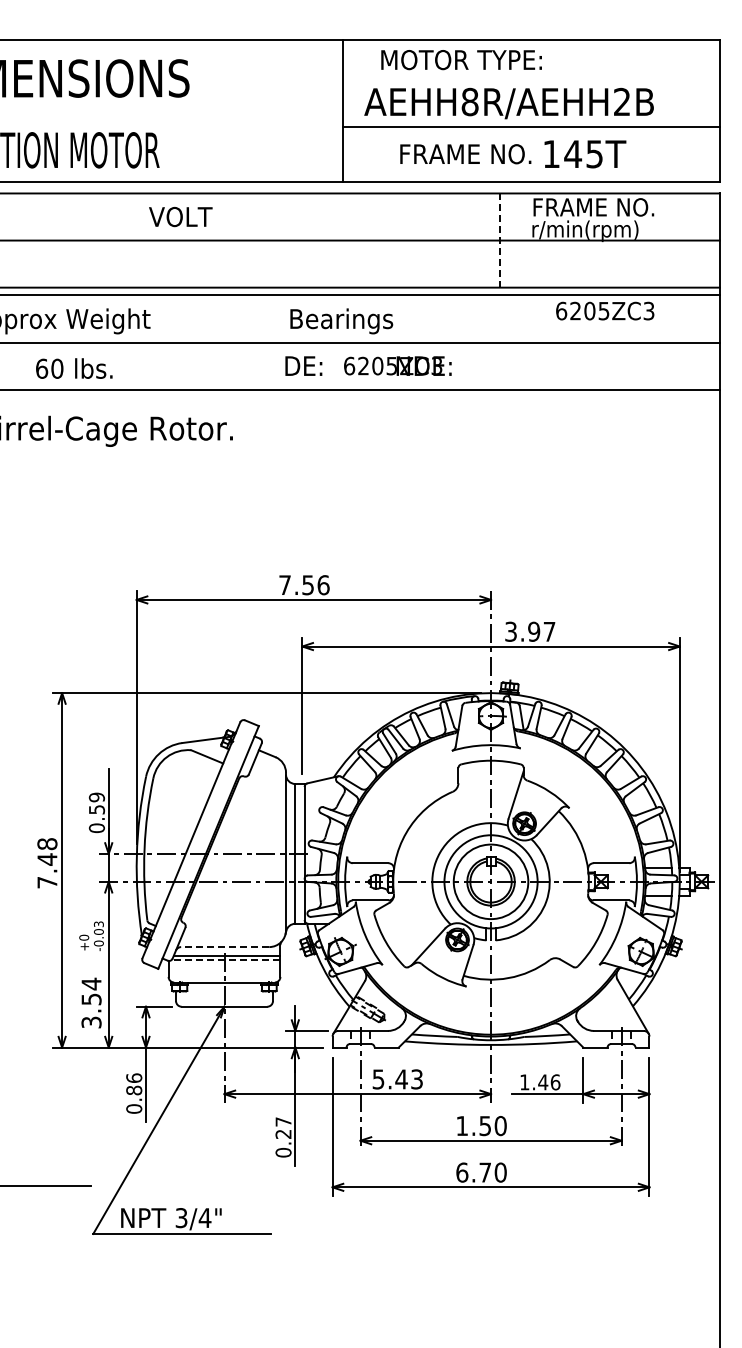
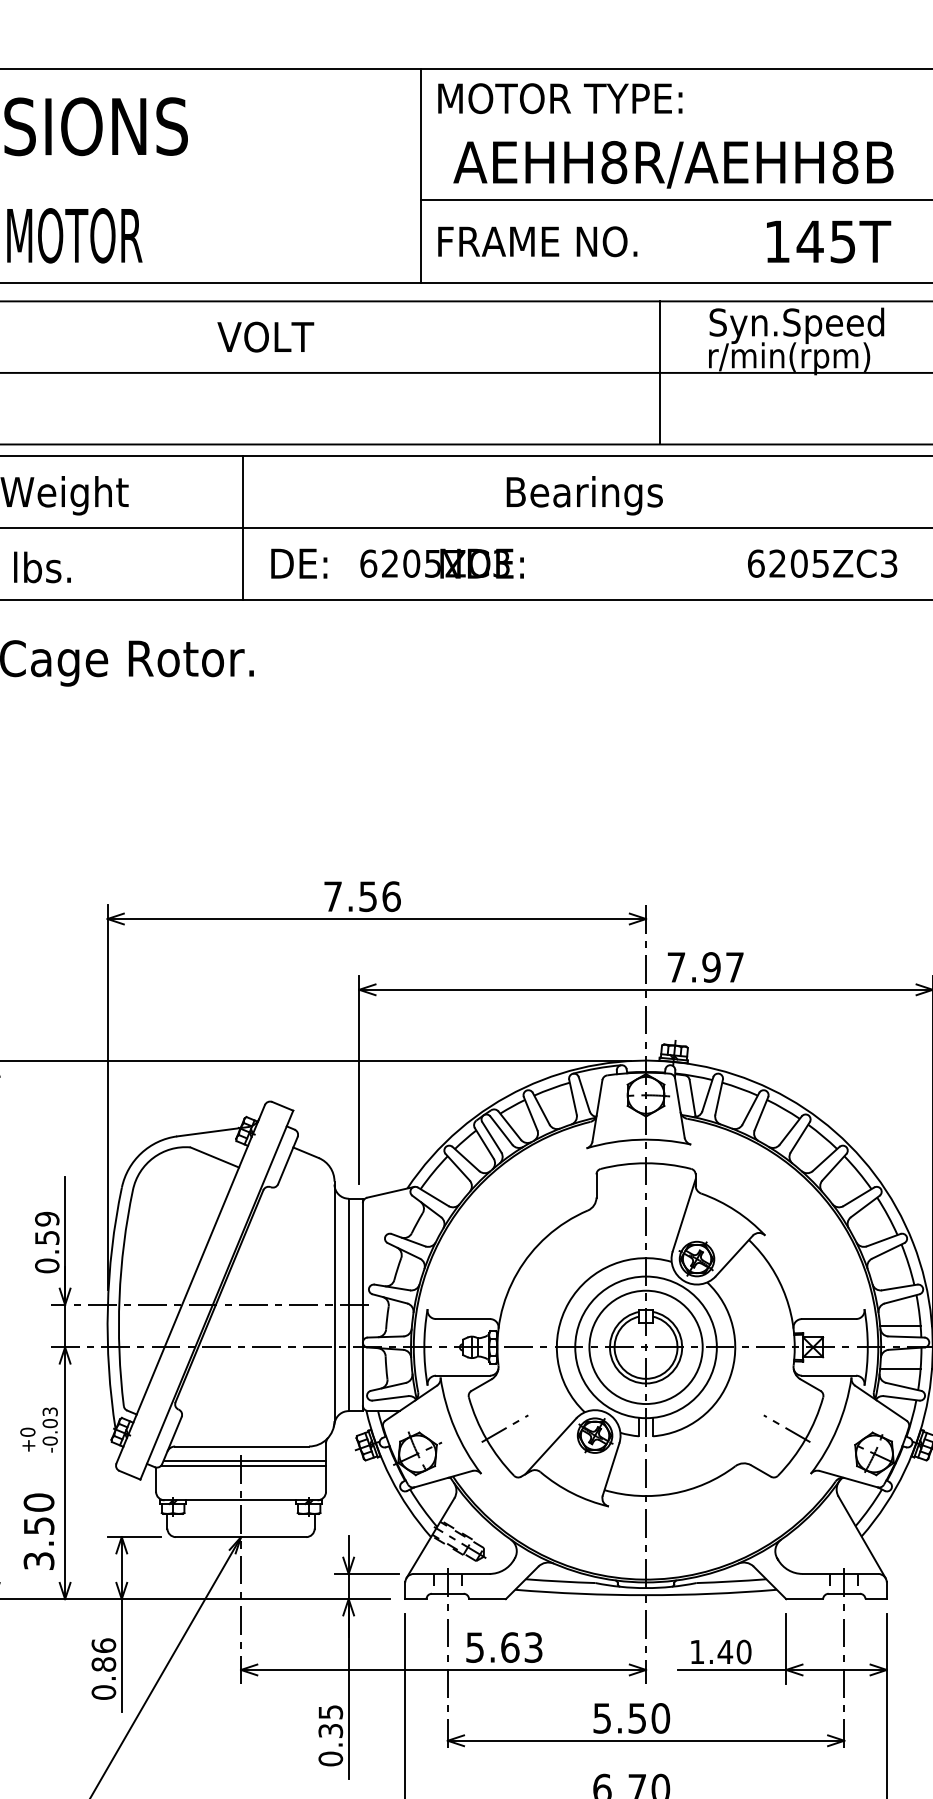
text: (461, 60) -> (560, 99), moved
text: (621, 102) -> (844, 163), AEHH8R/AEHH2B -> AEHH8R/AEHH8B
text: (465, 154) -> (537, 242), moved
text: (585, 154) -> (829, 242), moved
text: (593, 209) -> (801, 325), FRAME NO. -> Syn.Speed
text: (180, 216) -> (265, 336), moved
line: (500, 240) -> (660, 372), dashed -> solid
text: (605, 310) -> (823, 562), moved
text: (341, 321) -> (584, 495), moved
line: (225, 342) -> (242, 527), added
text: (368, 365) -> (397, 562), moved
text: (510, 631) -> (675, 966), 3.97 -> 7.97
line: (397, 935) -> (503, 1428), added
line: (583, 935) -> (786, 1428), added
line: (224, 947) -> (241, 1447), dashed -> solid
line: (225, 960) -> (242, 1466), dashed -> solid
text: (91, 983) -> (38, 1501), 3.54 -> 3.50
text: (401, 1079) -> (509, 1647), 5.43 -> 5.63
text: (555, 1082) -> (743, 1652), 1.46 -> 1.40
text: (461, 1126) -> (601, 1719), 1.50 -> 5.50
text: (283, 1127) -> (330, 1720), 0.27 -> 0.35

